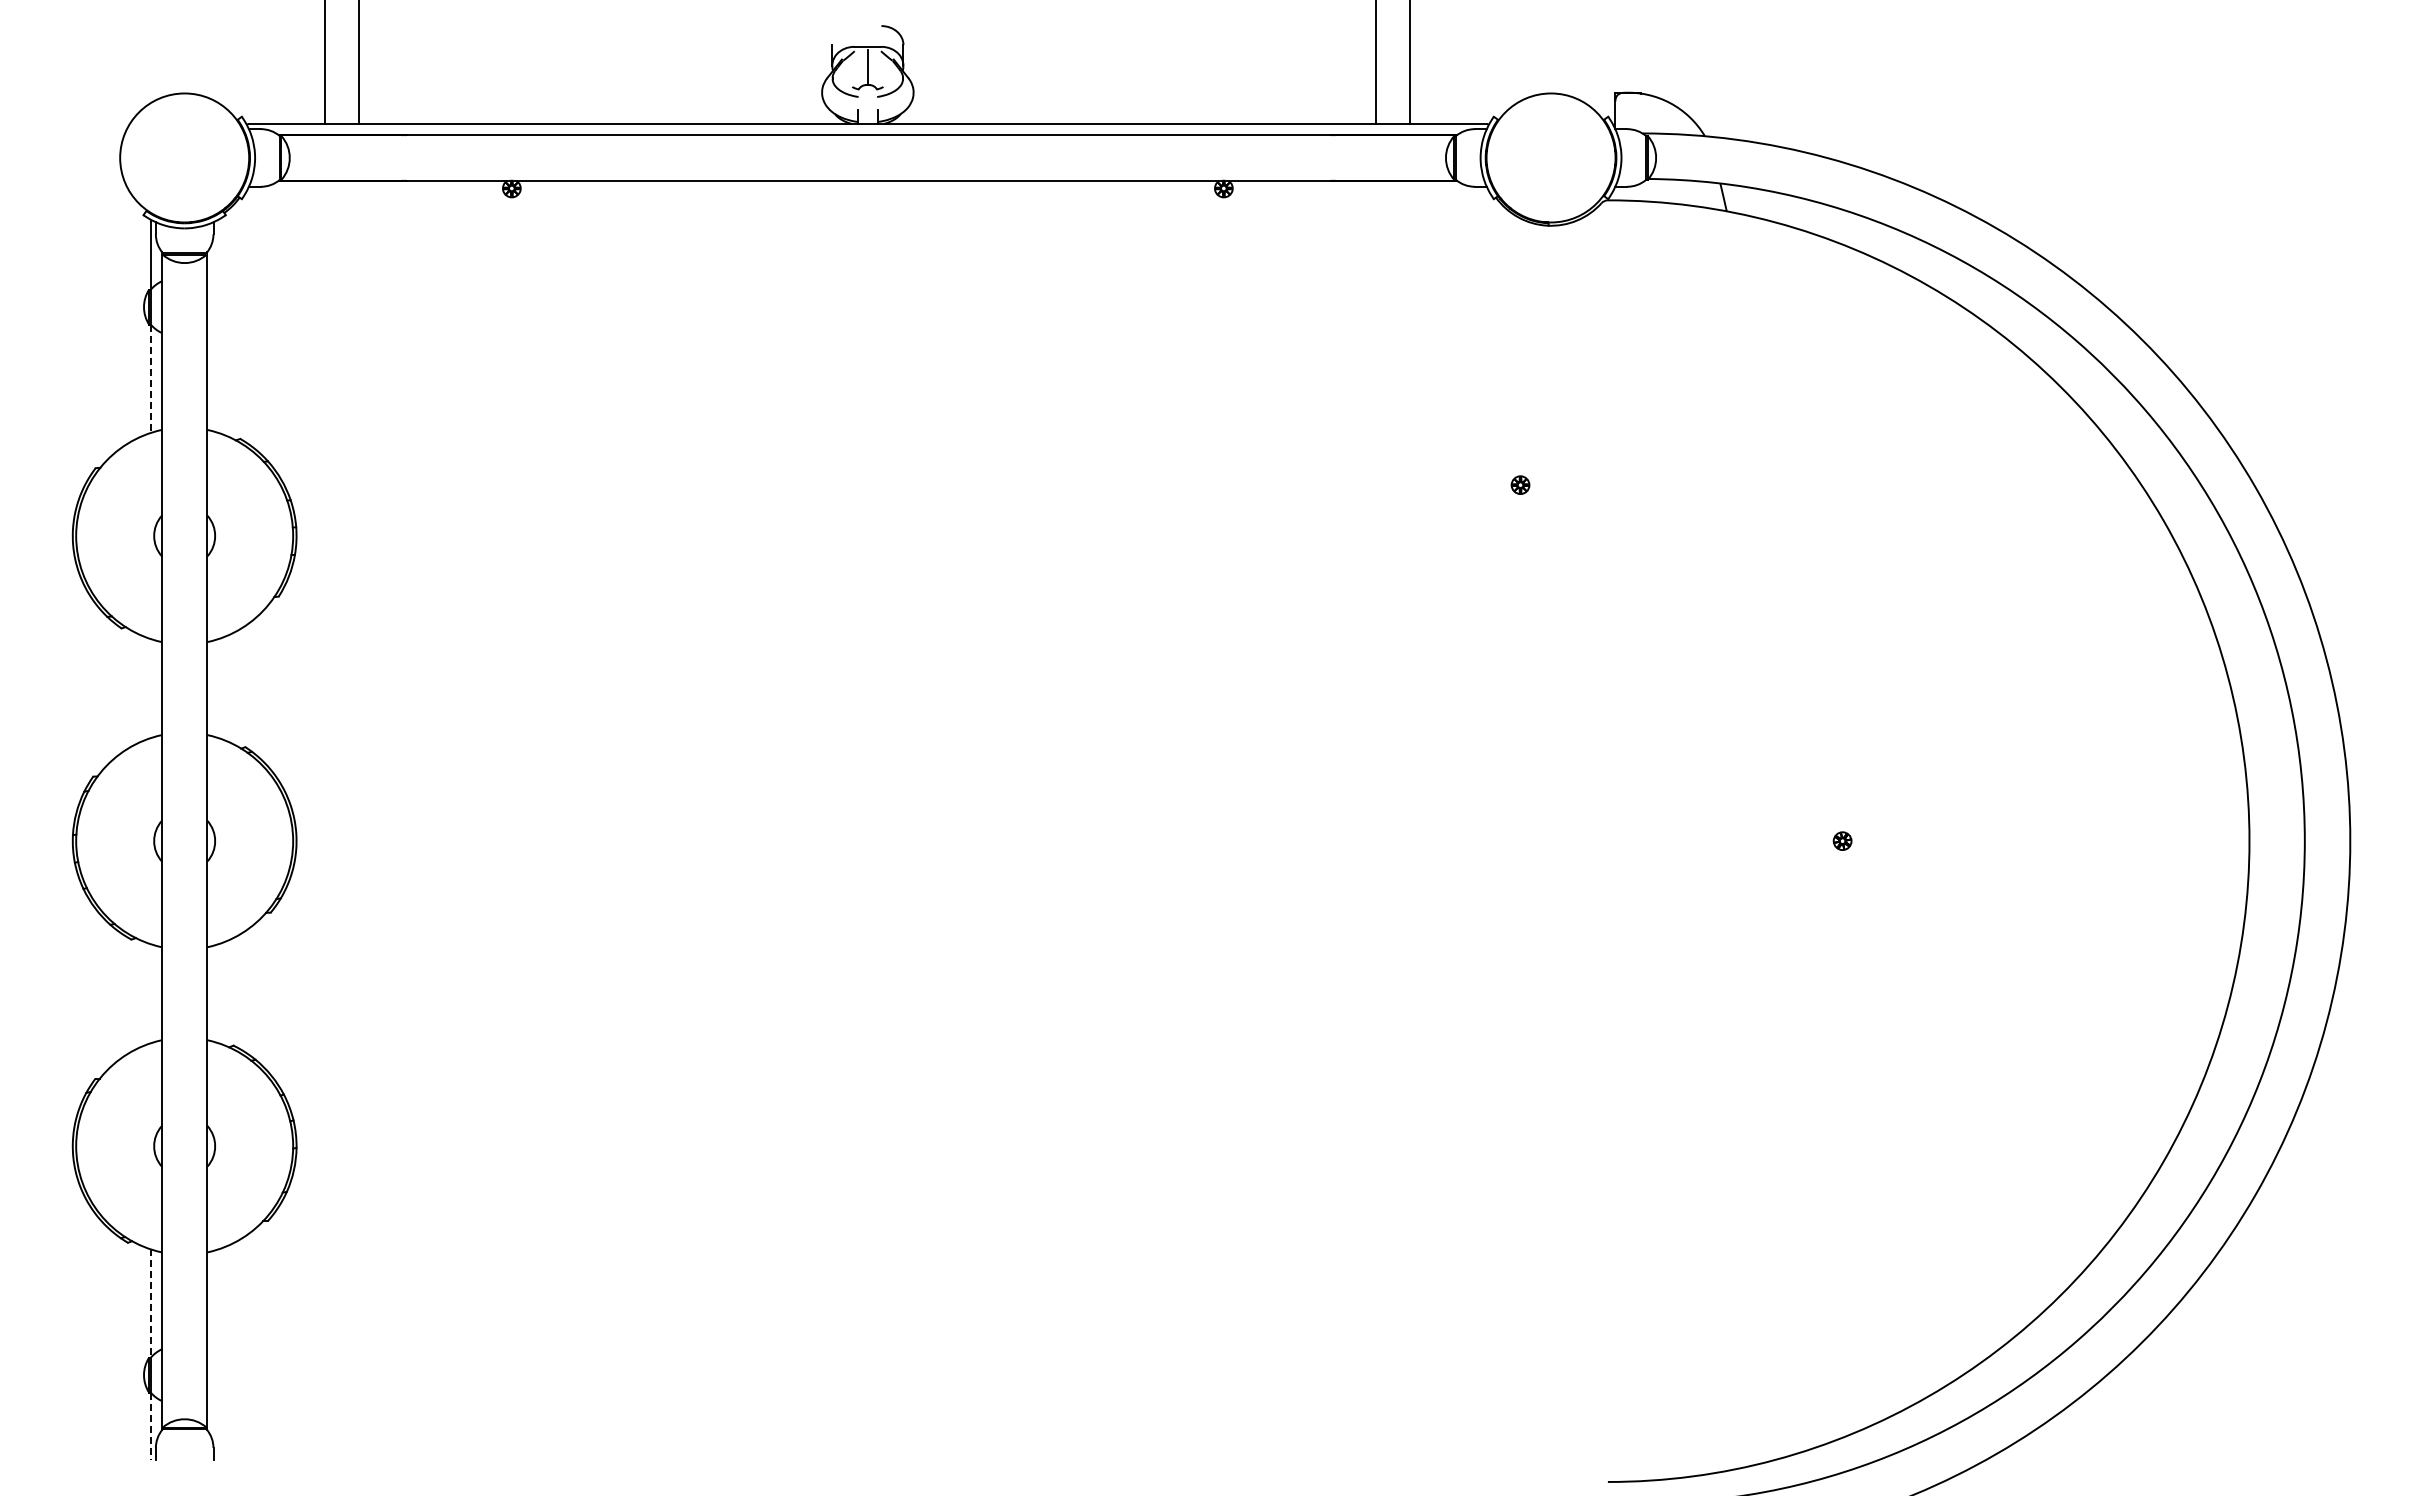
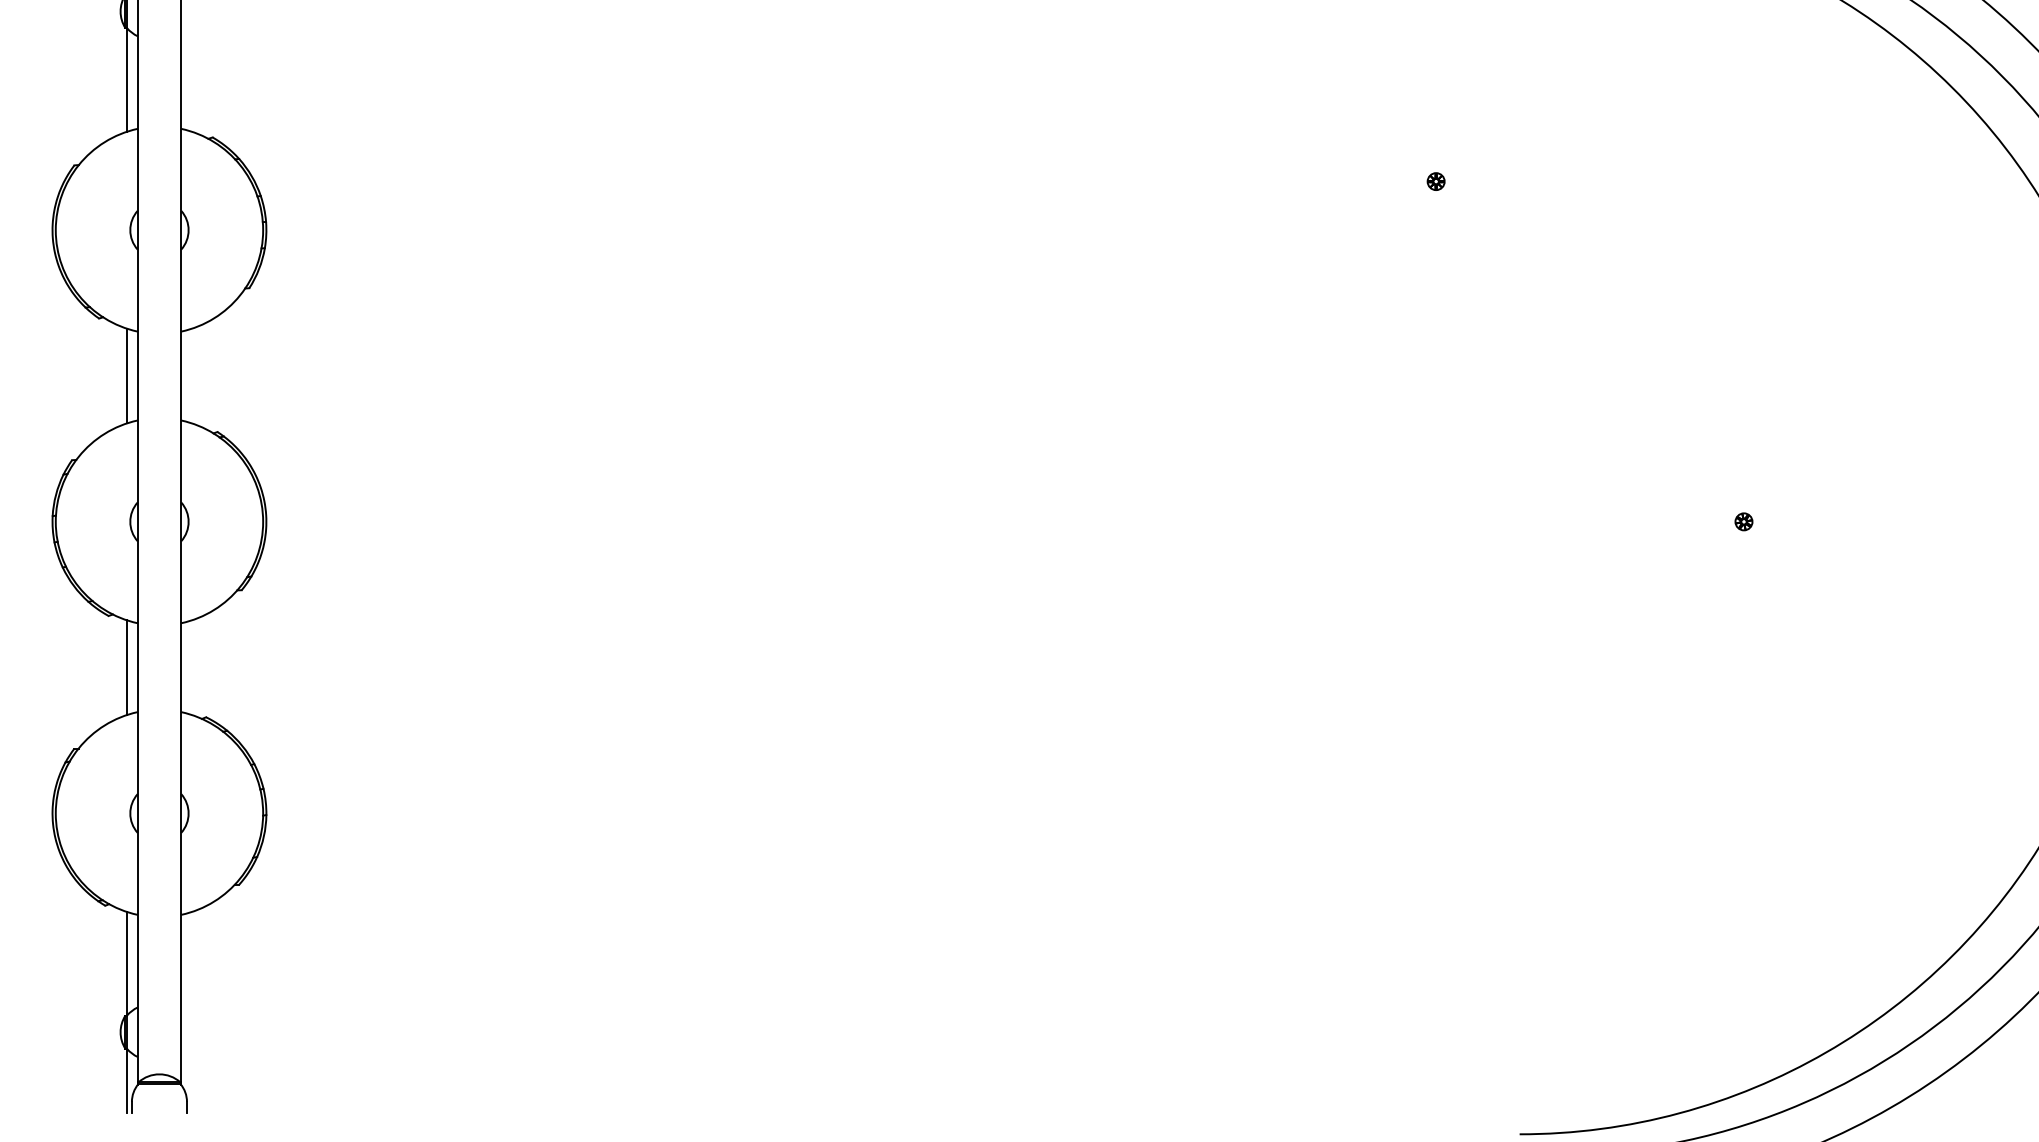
line: (150, 379) -> (126, 80), dashed -> solid
line: (150, 688) -> (126, 375), added
line: (150, 993) -> (126, 667), added
line: (150, 1304) -> (126, 964), dashed -> solid
line: (150, 1426) -> (126, 1081), dashed -> solid

